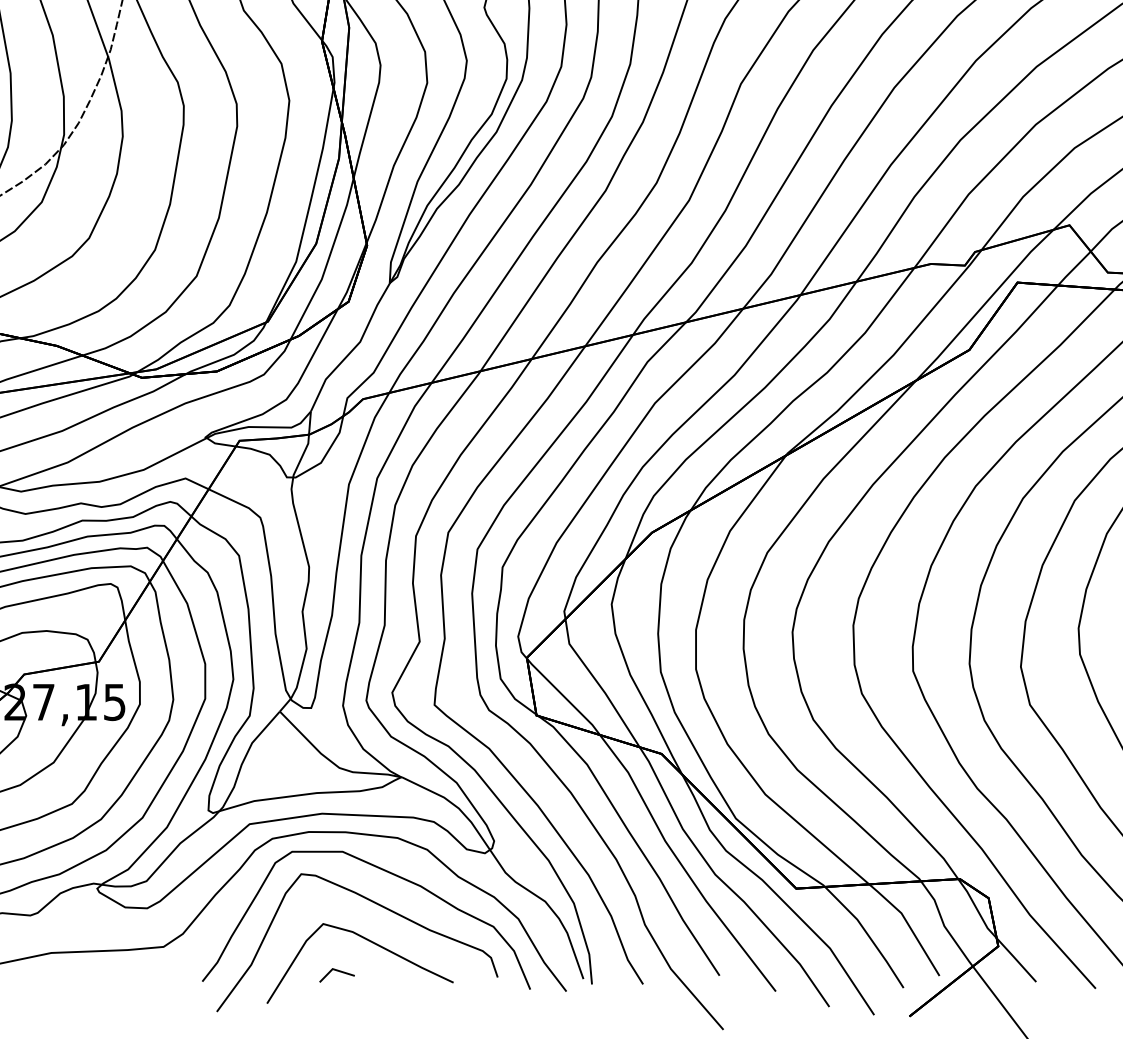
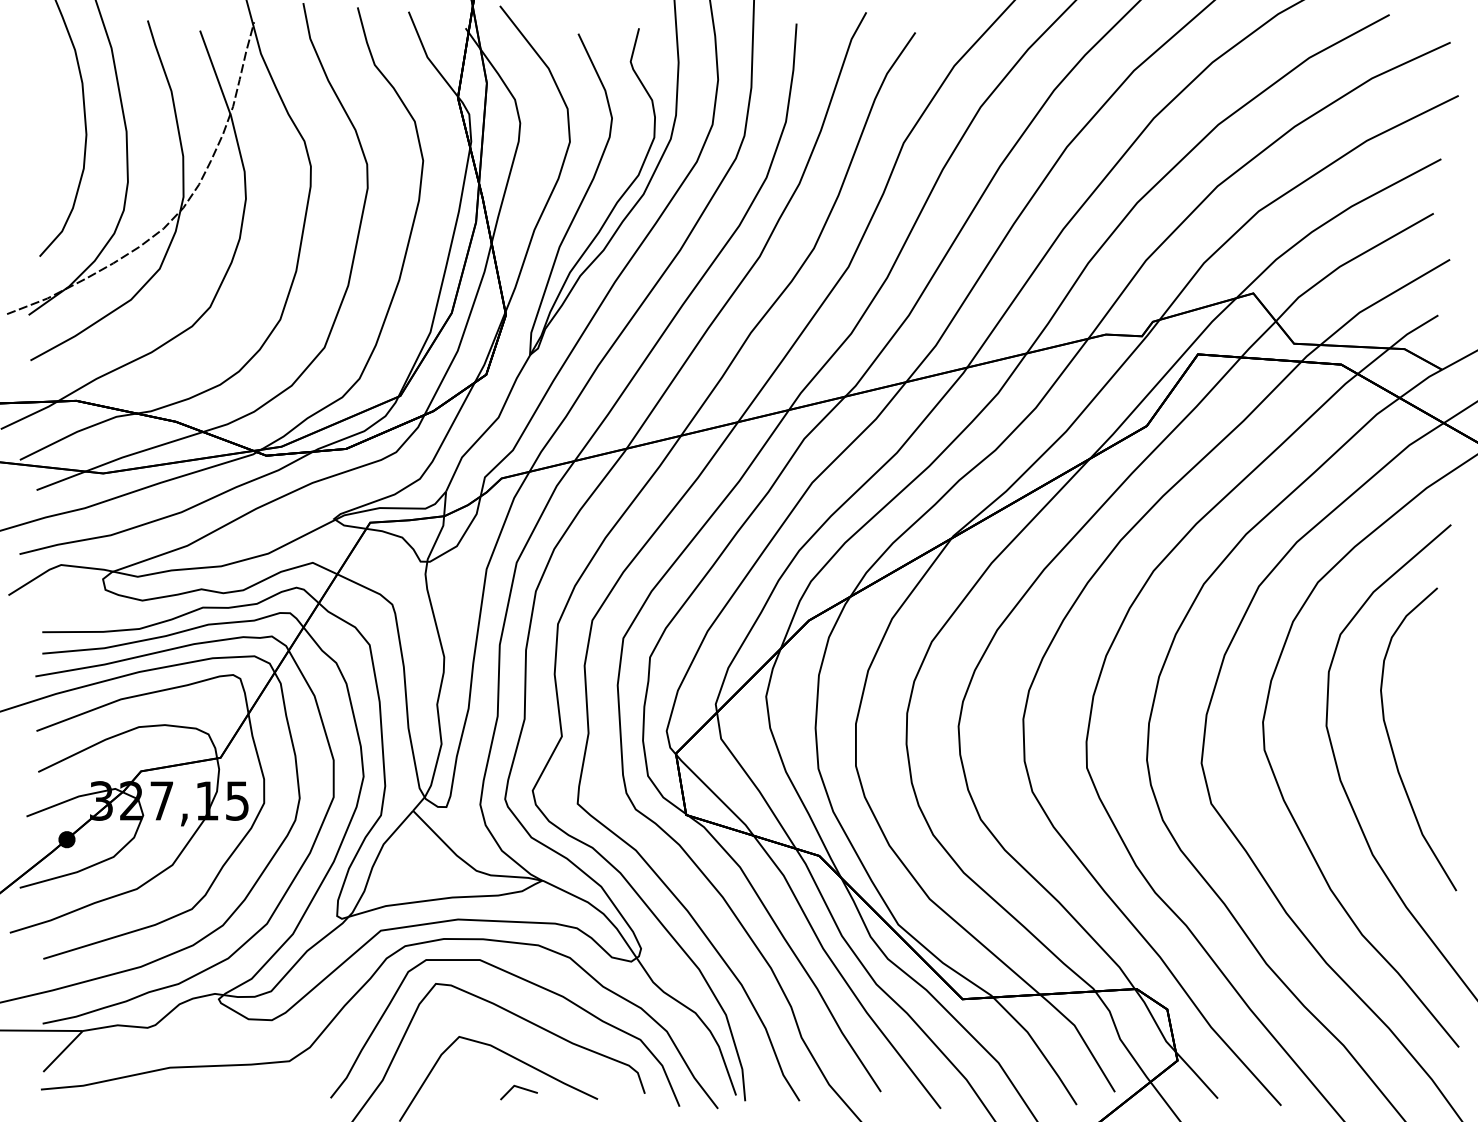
line: (337, 971) -> (519, 1088), moved

